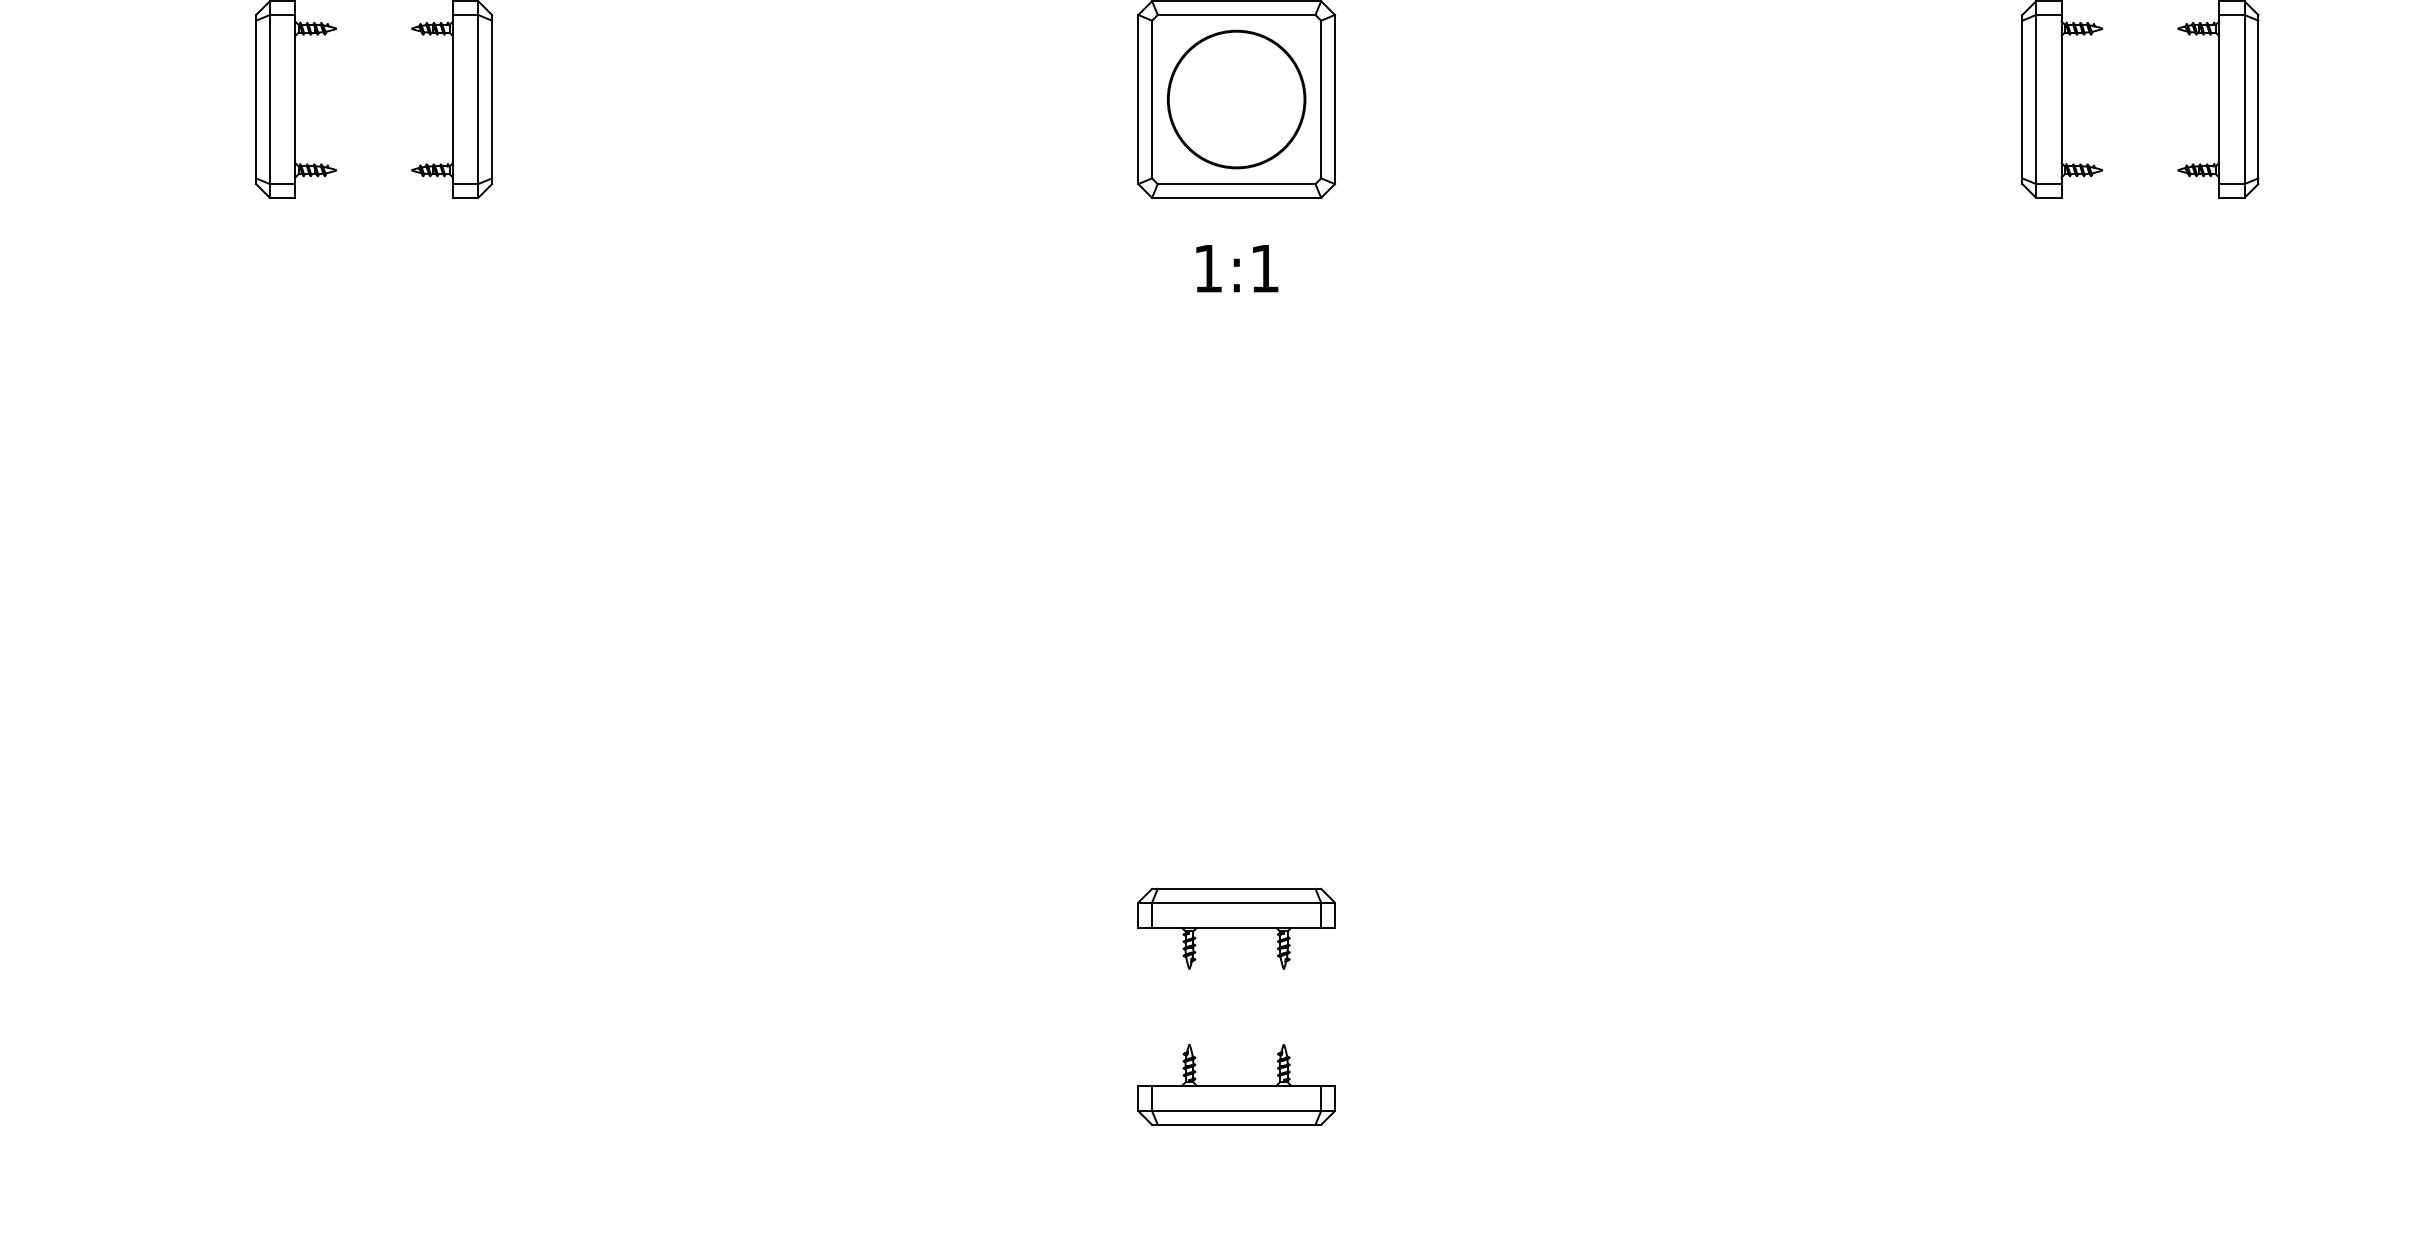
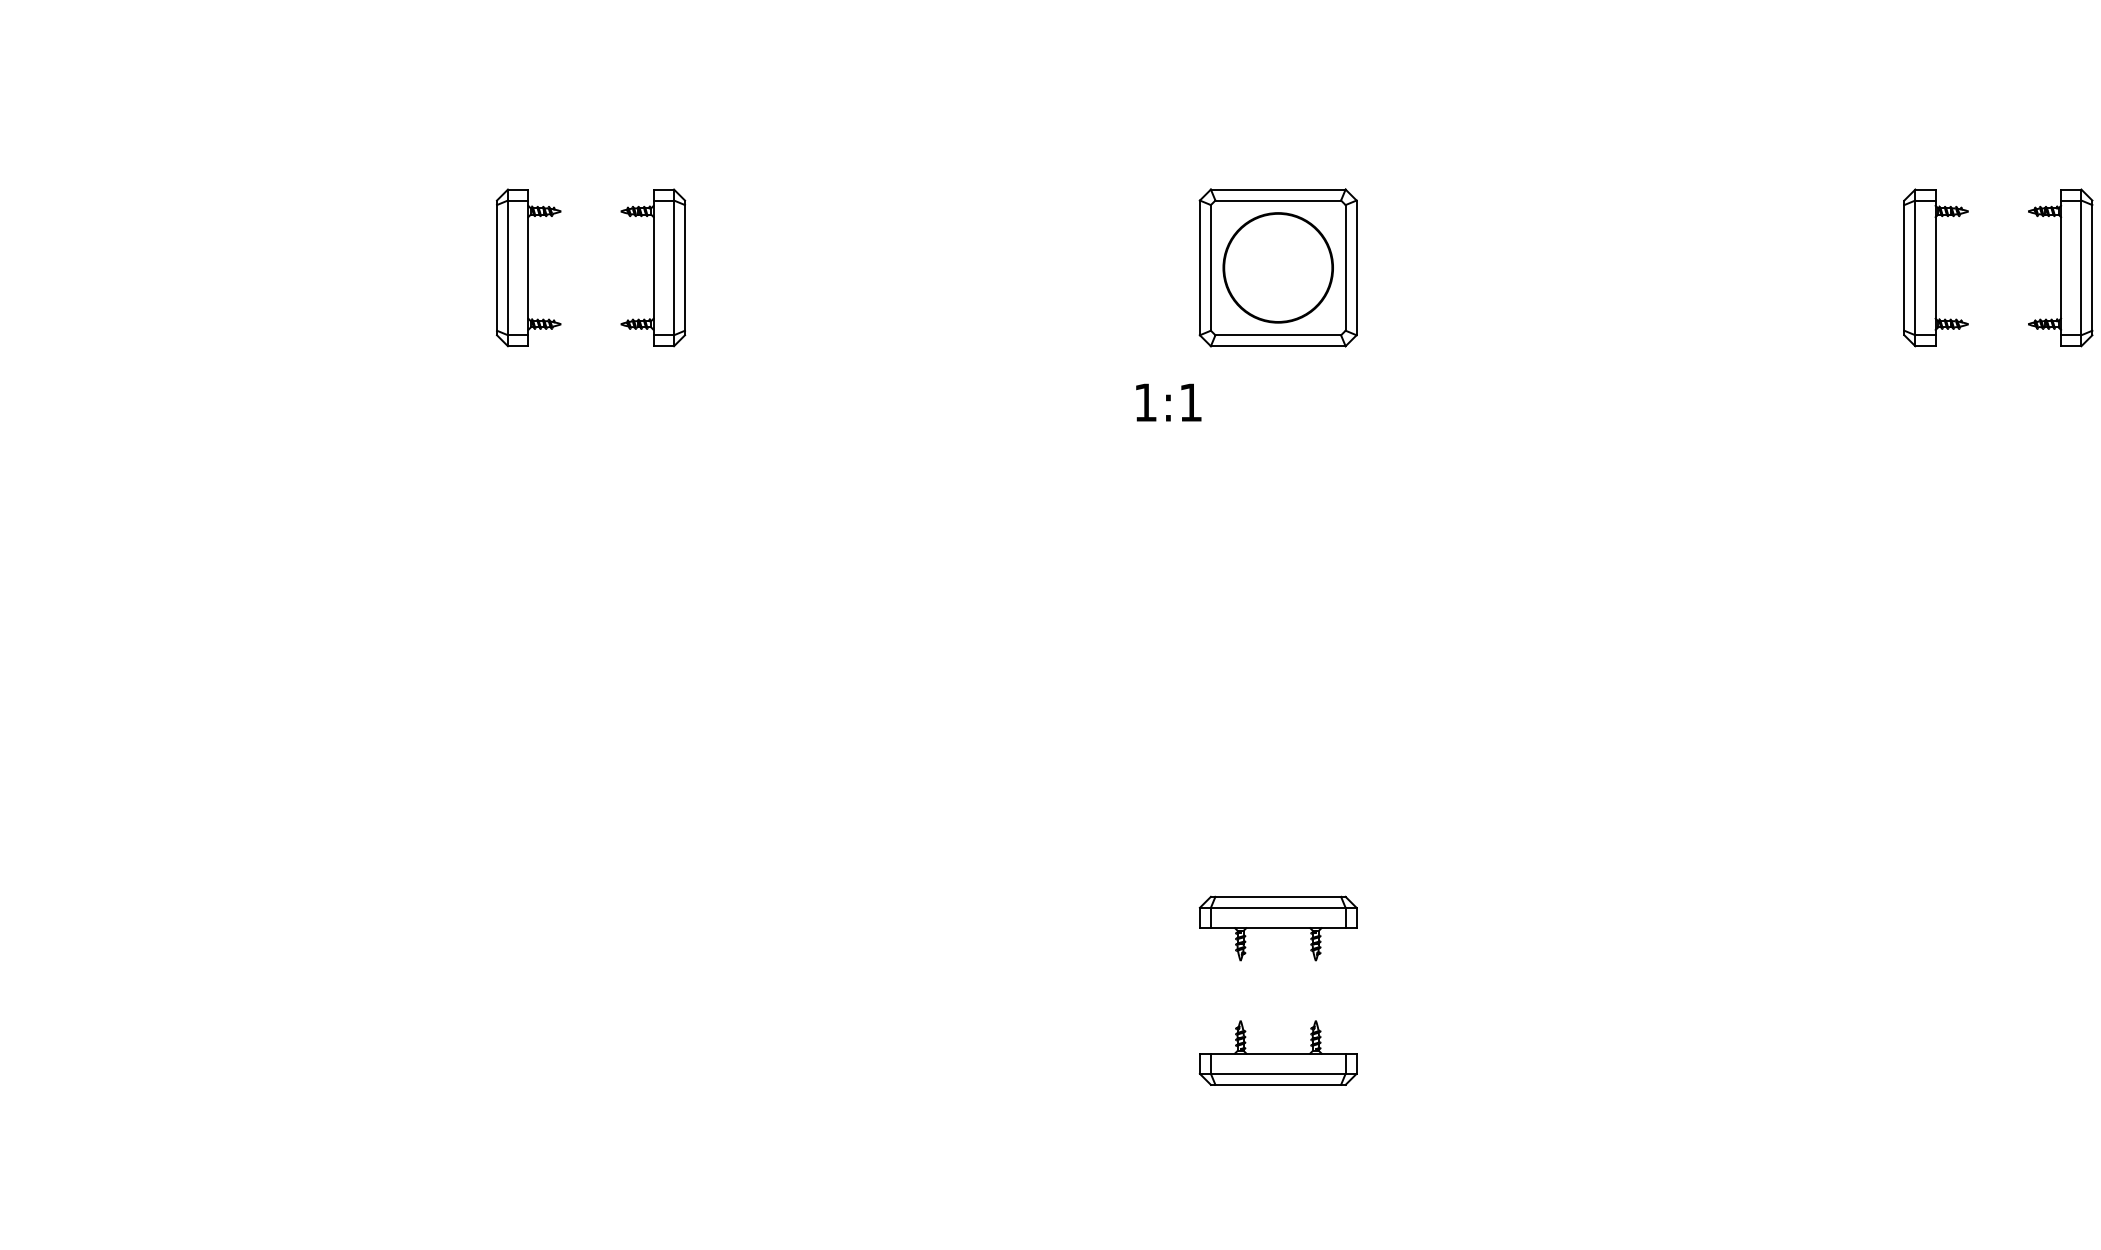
text: (1236, 268) -> (1168, 402), moved

